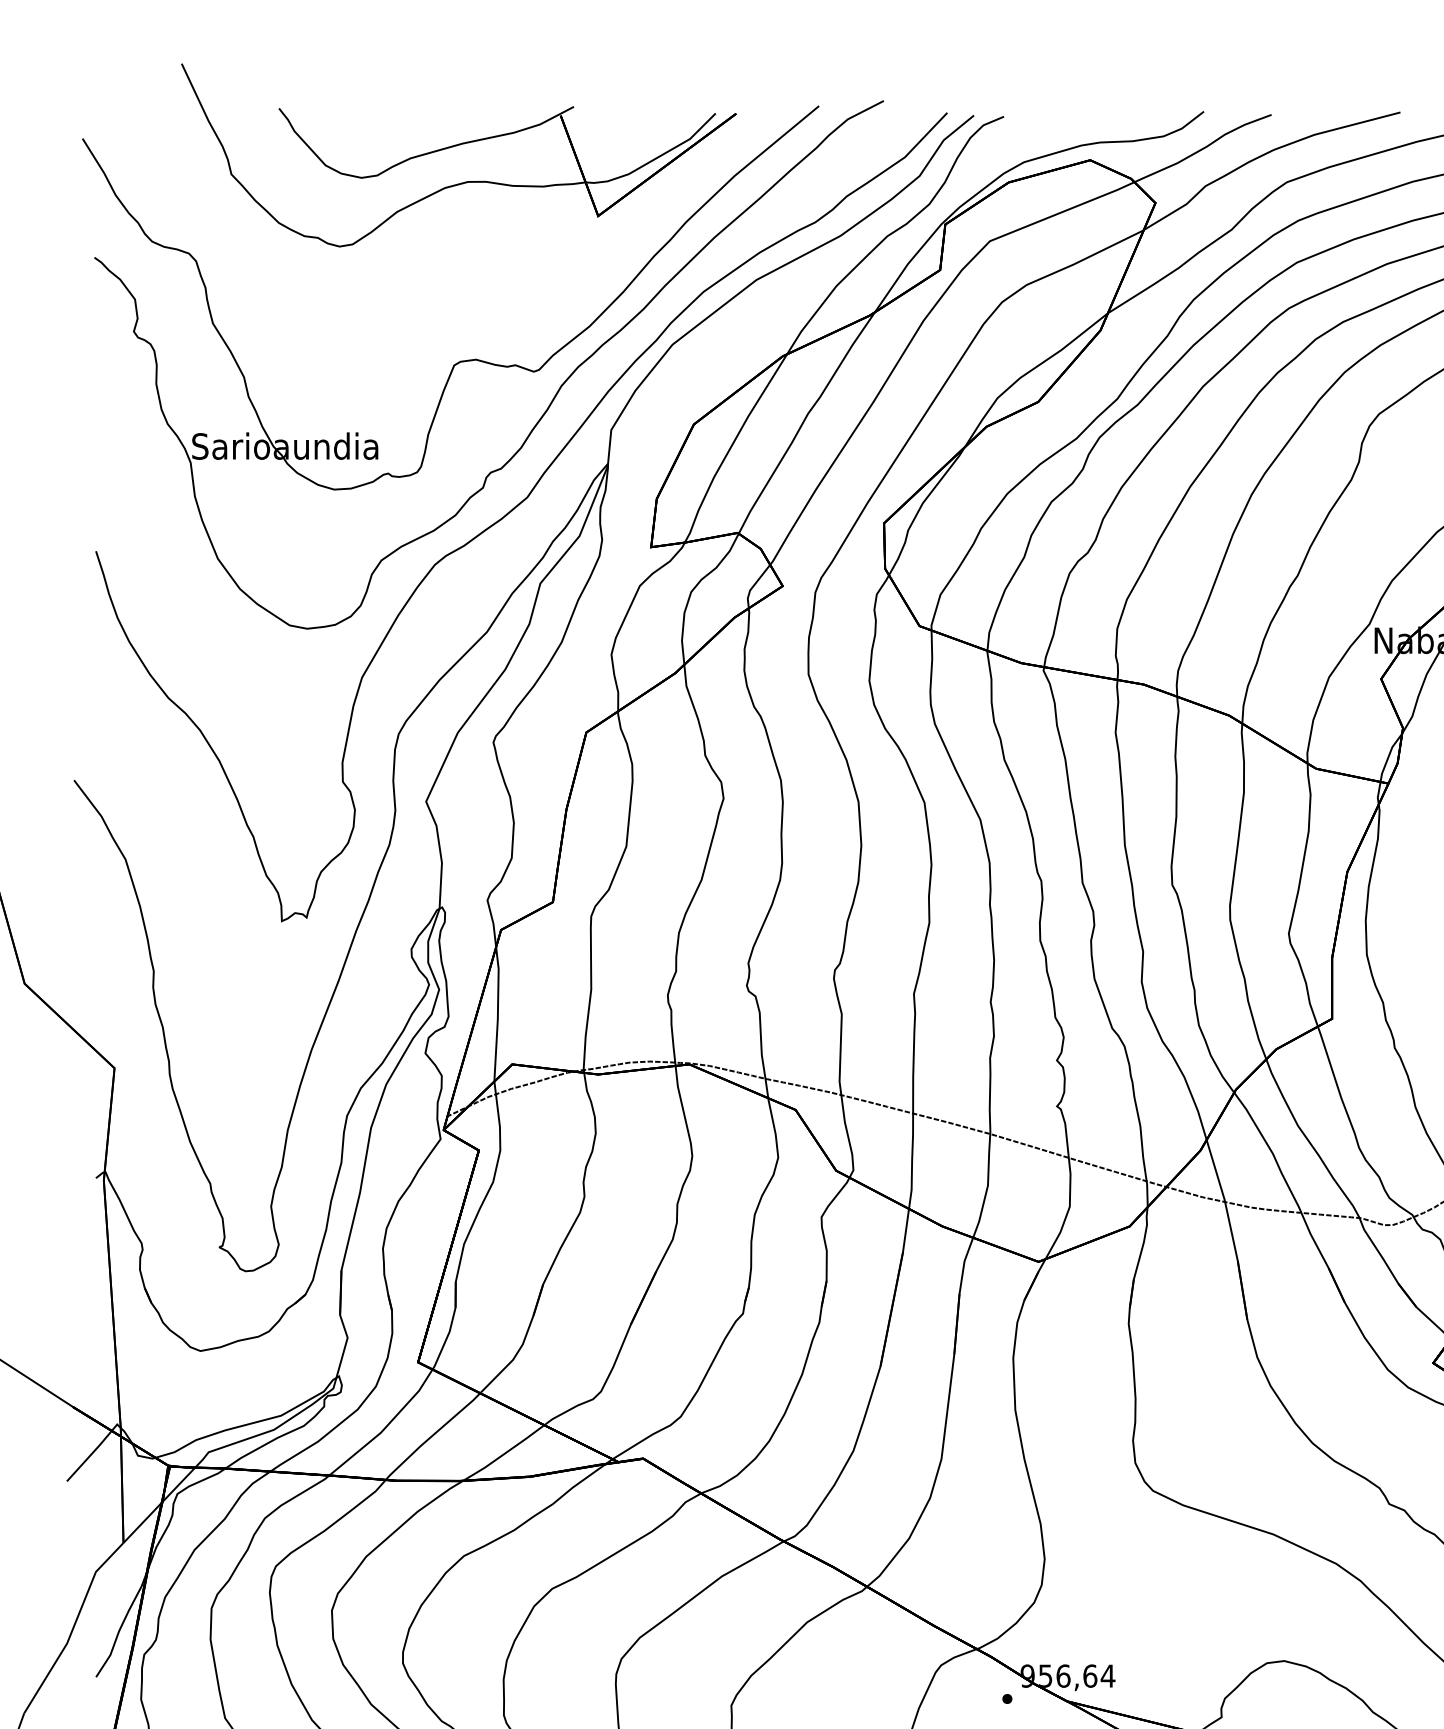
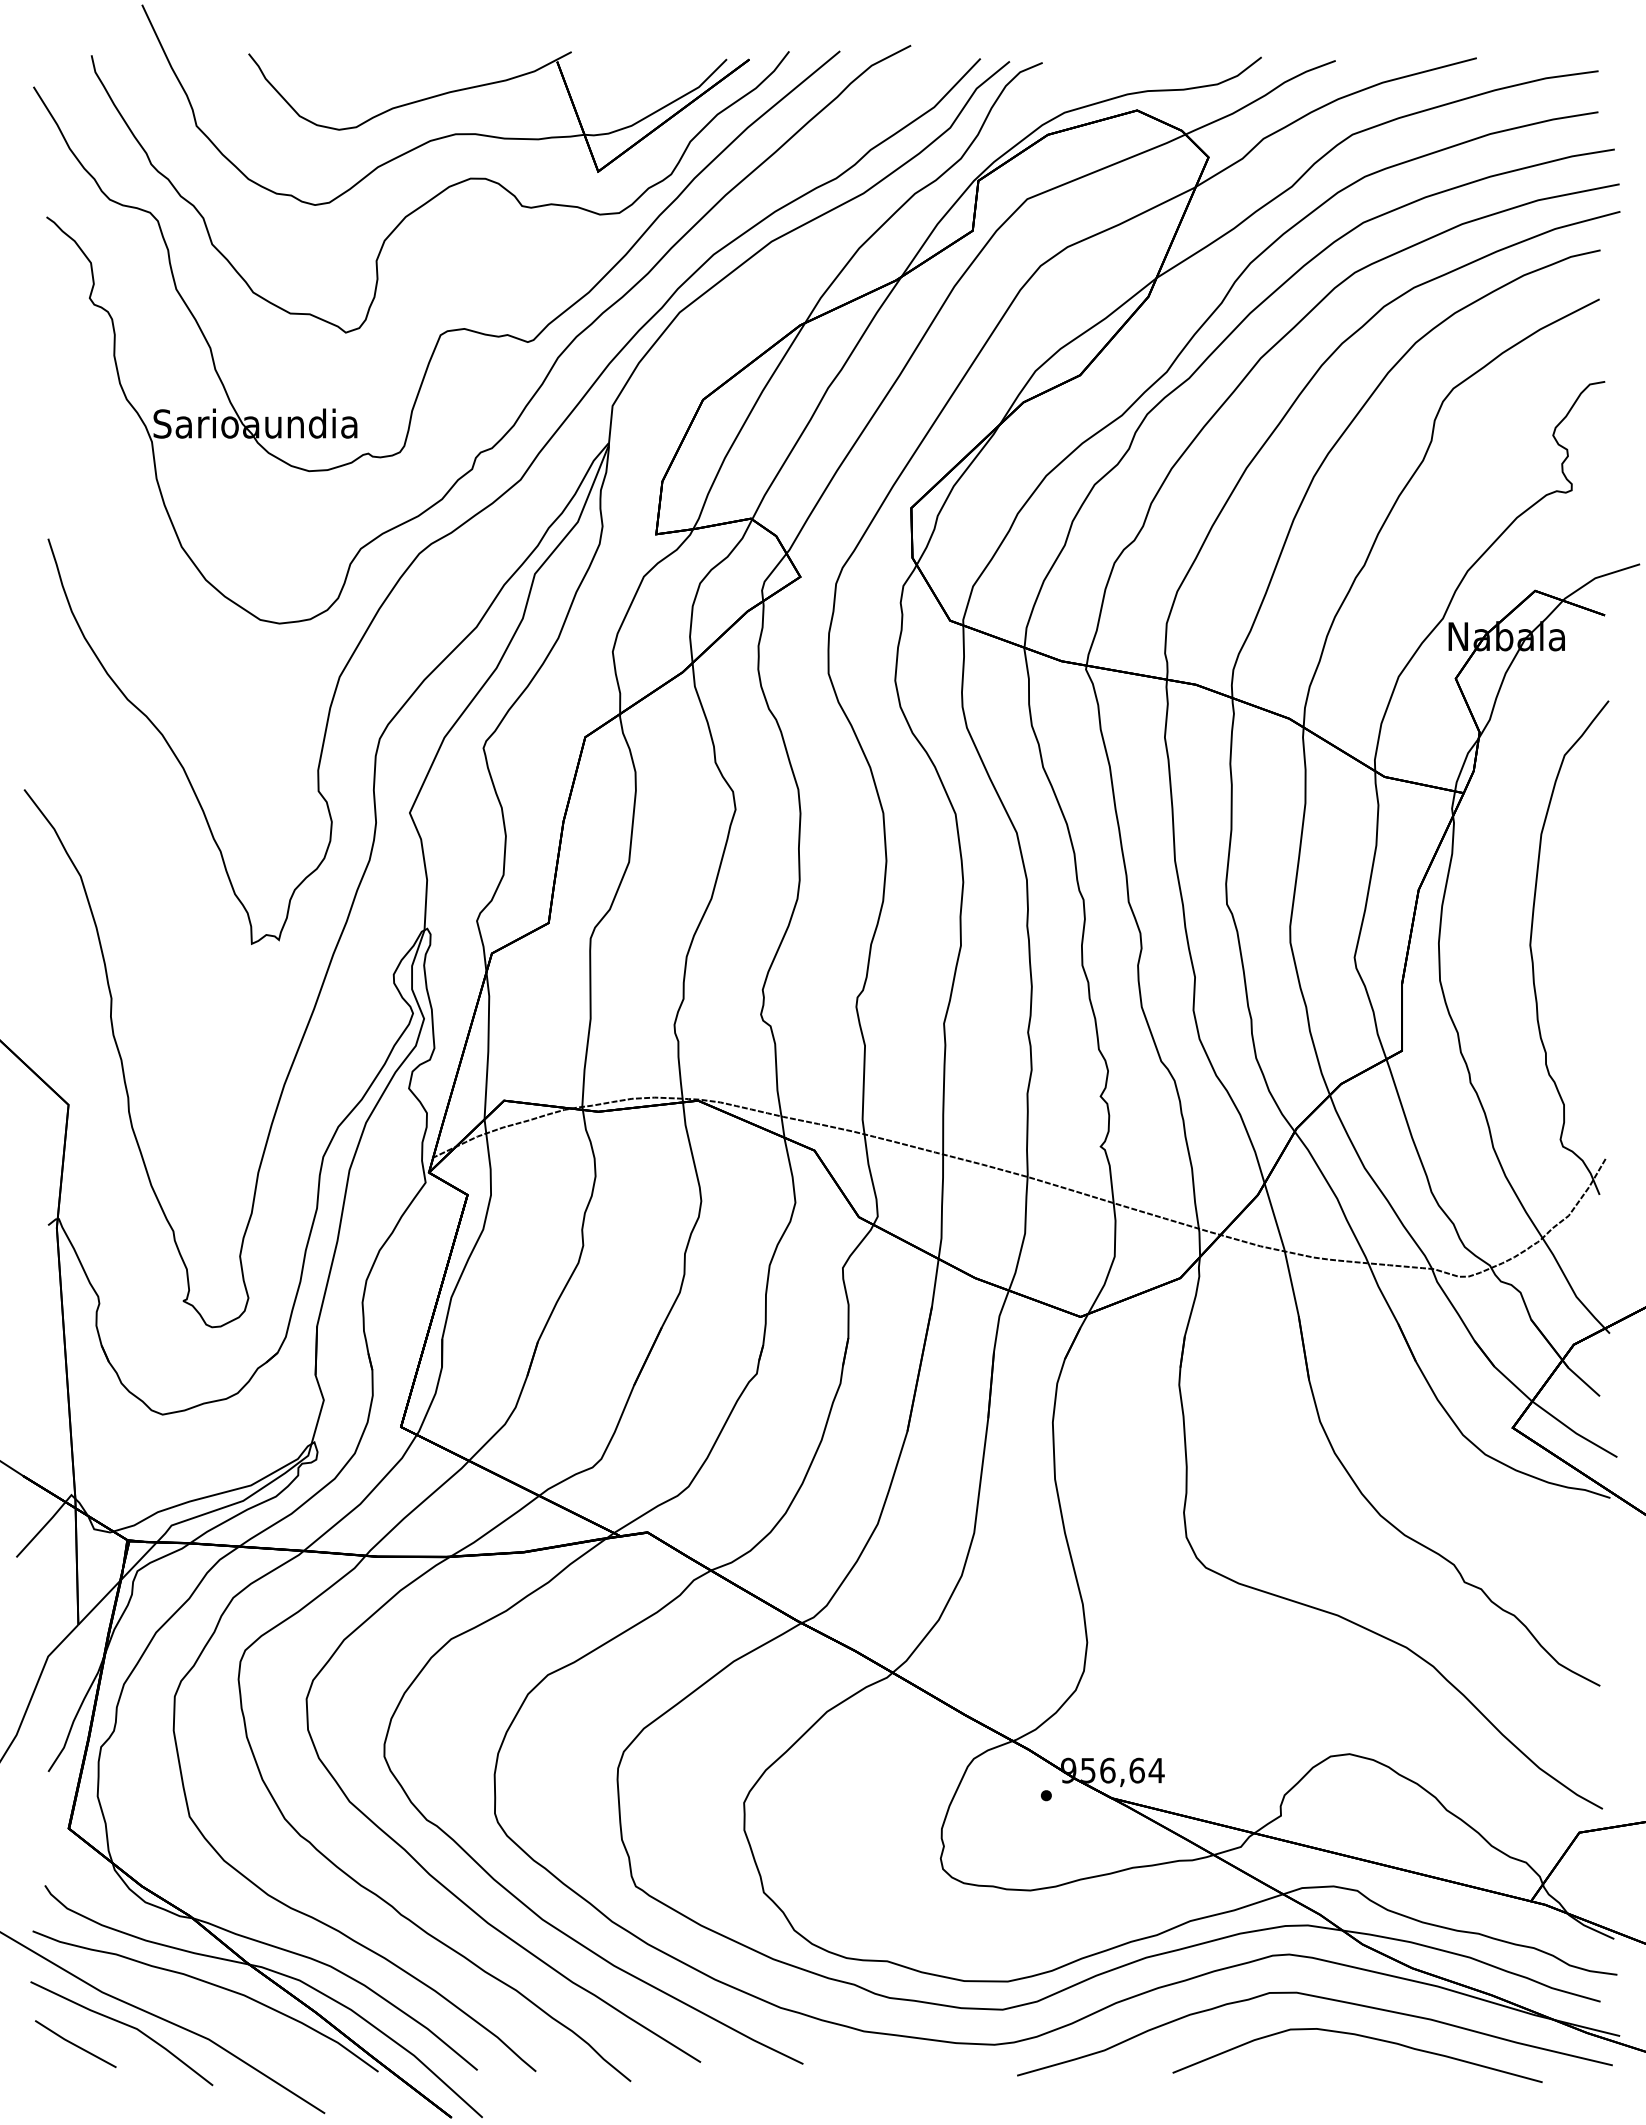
curve: (453, 235) -> (439, 192), added

